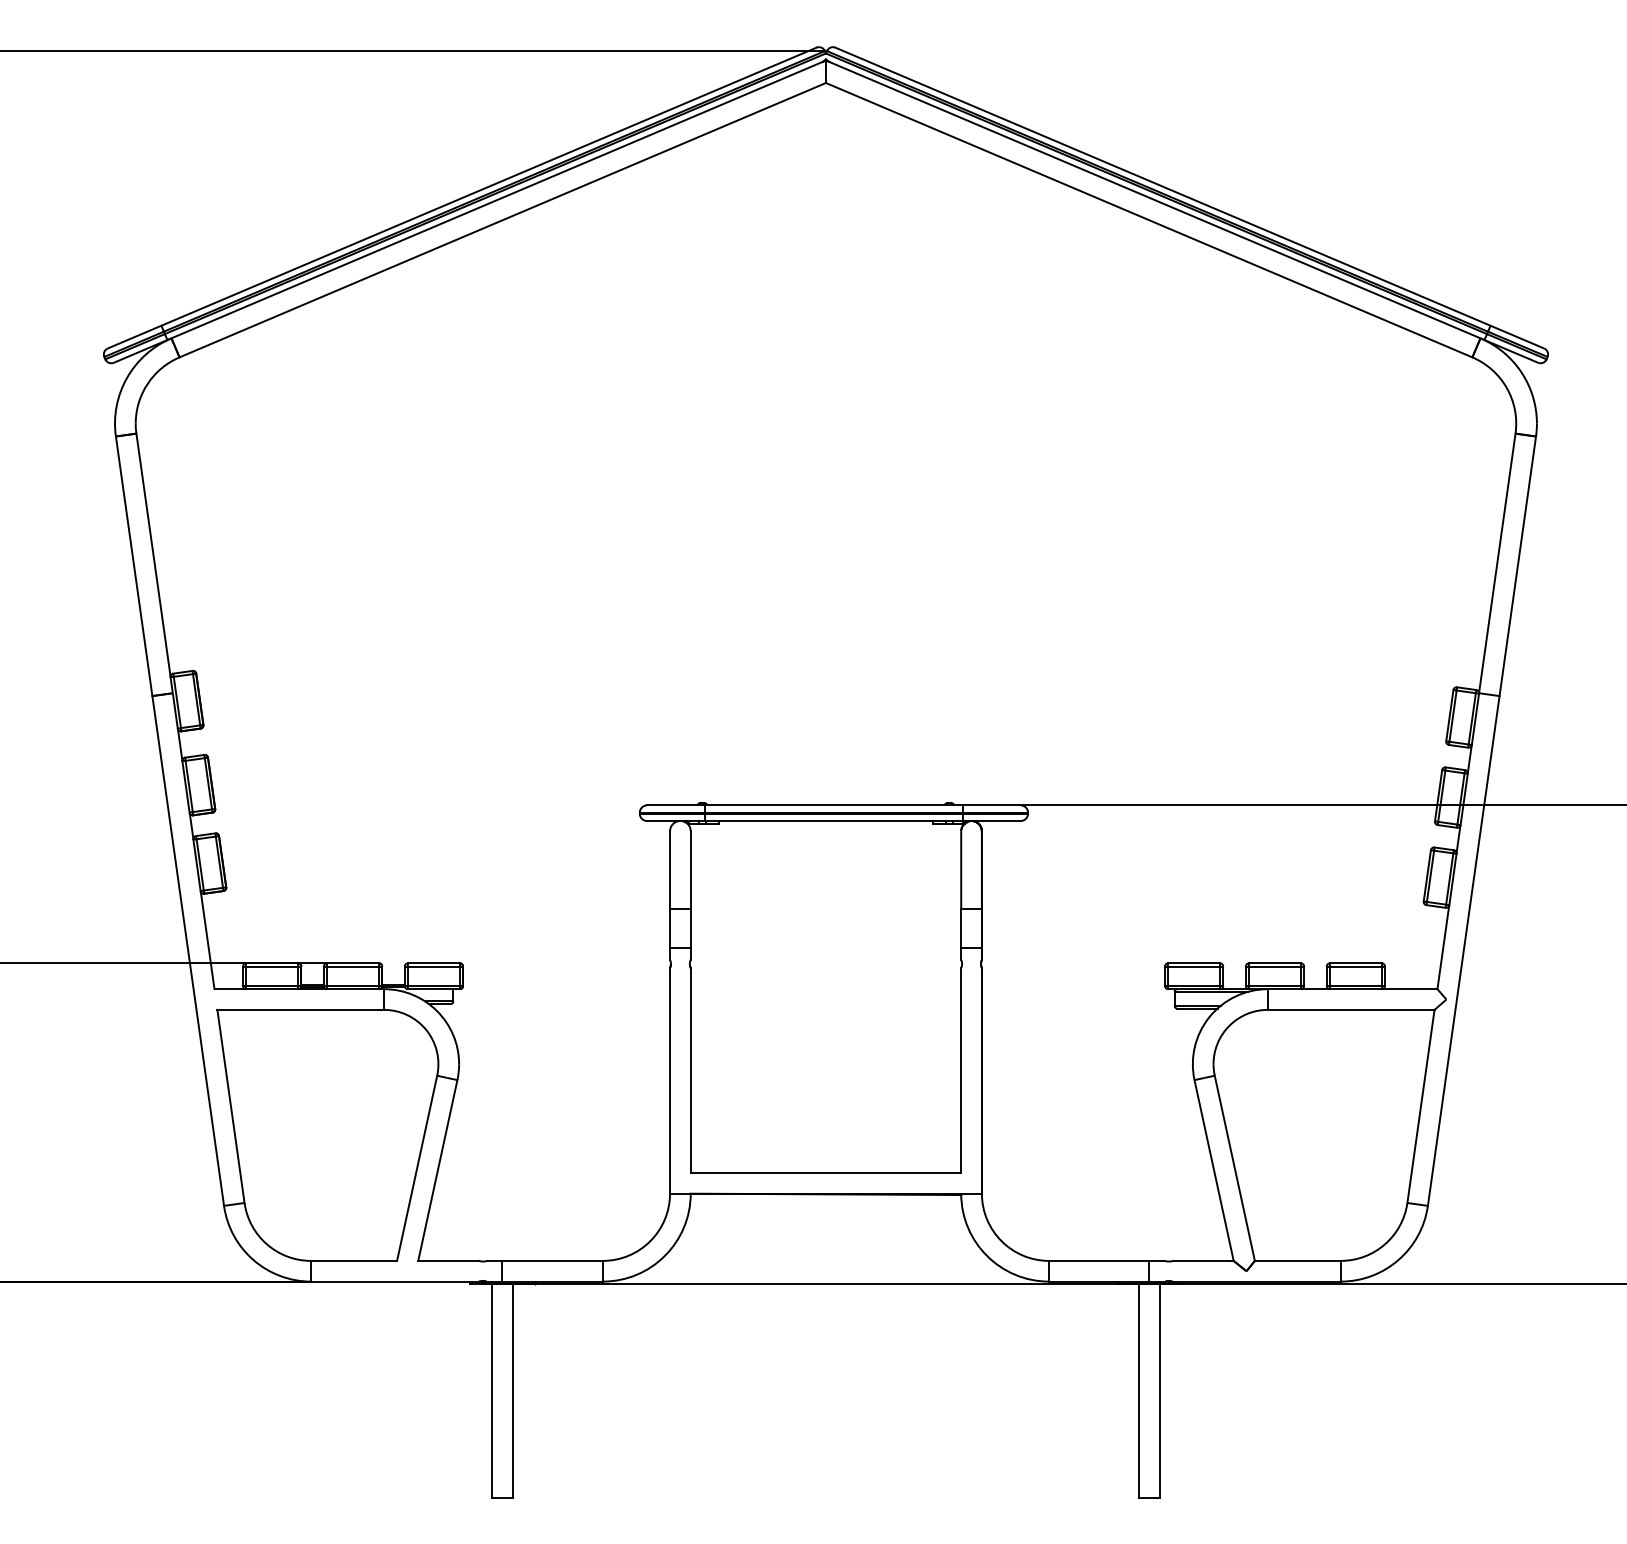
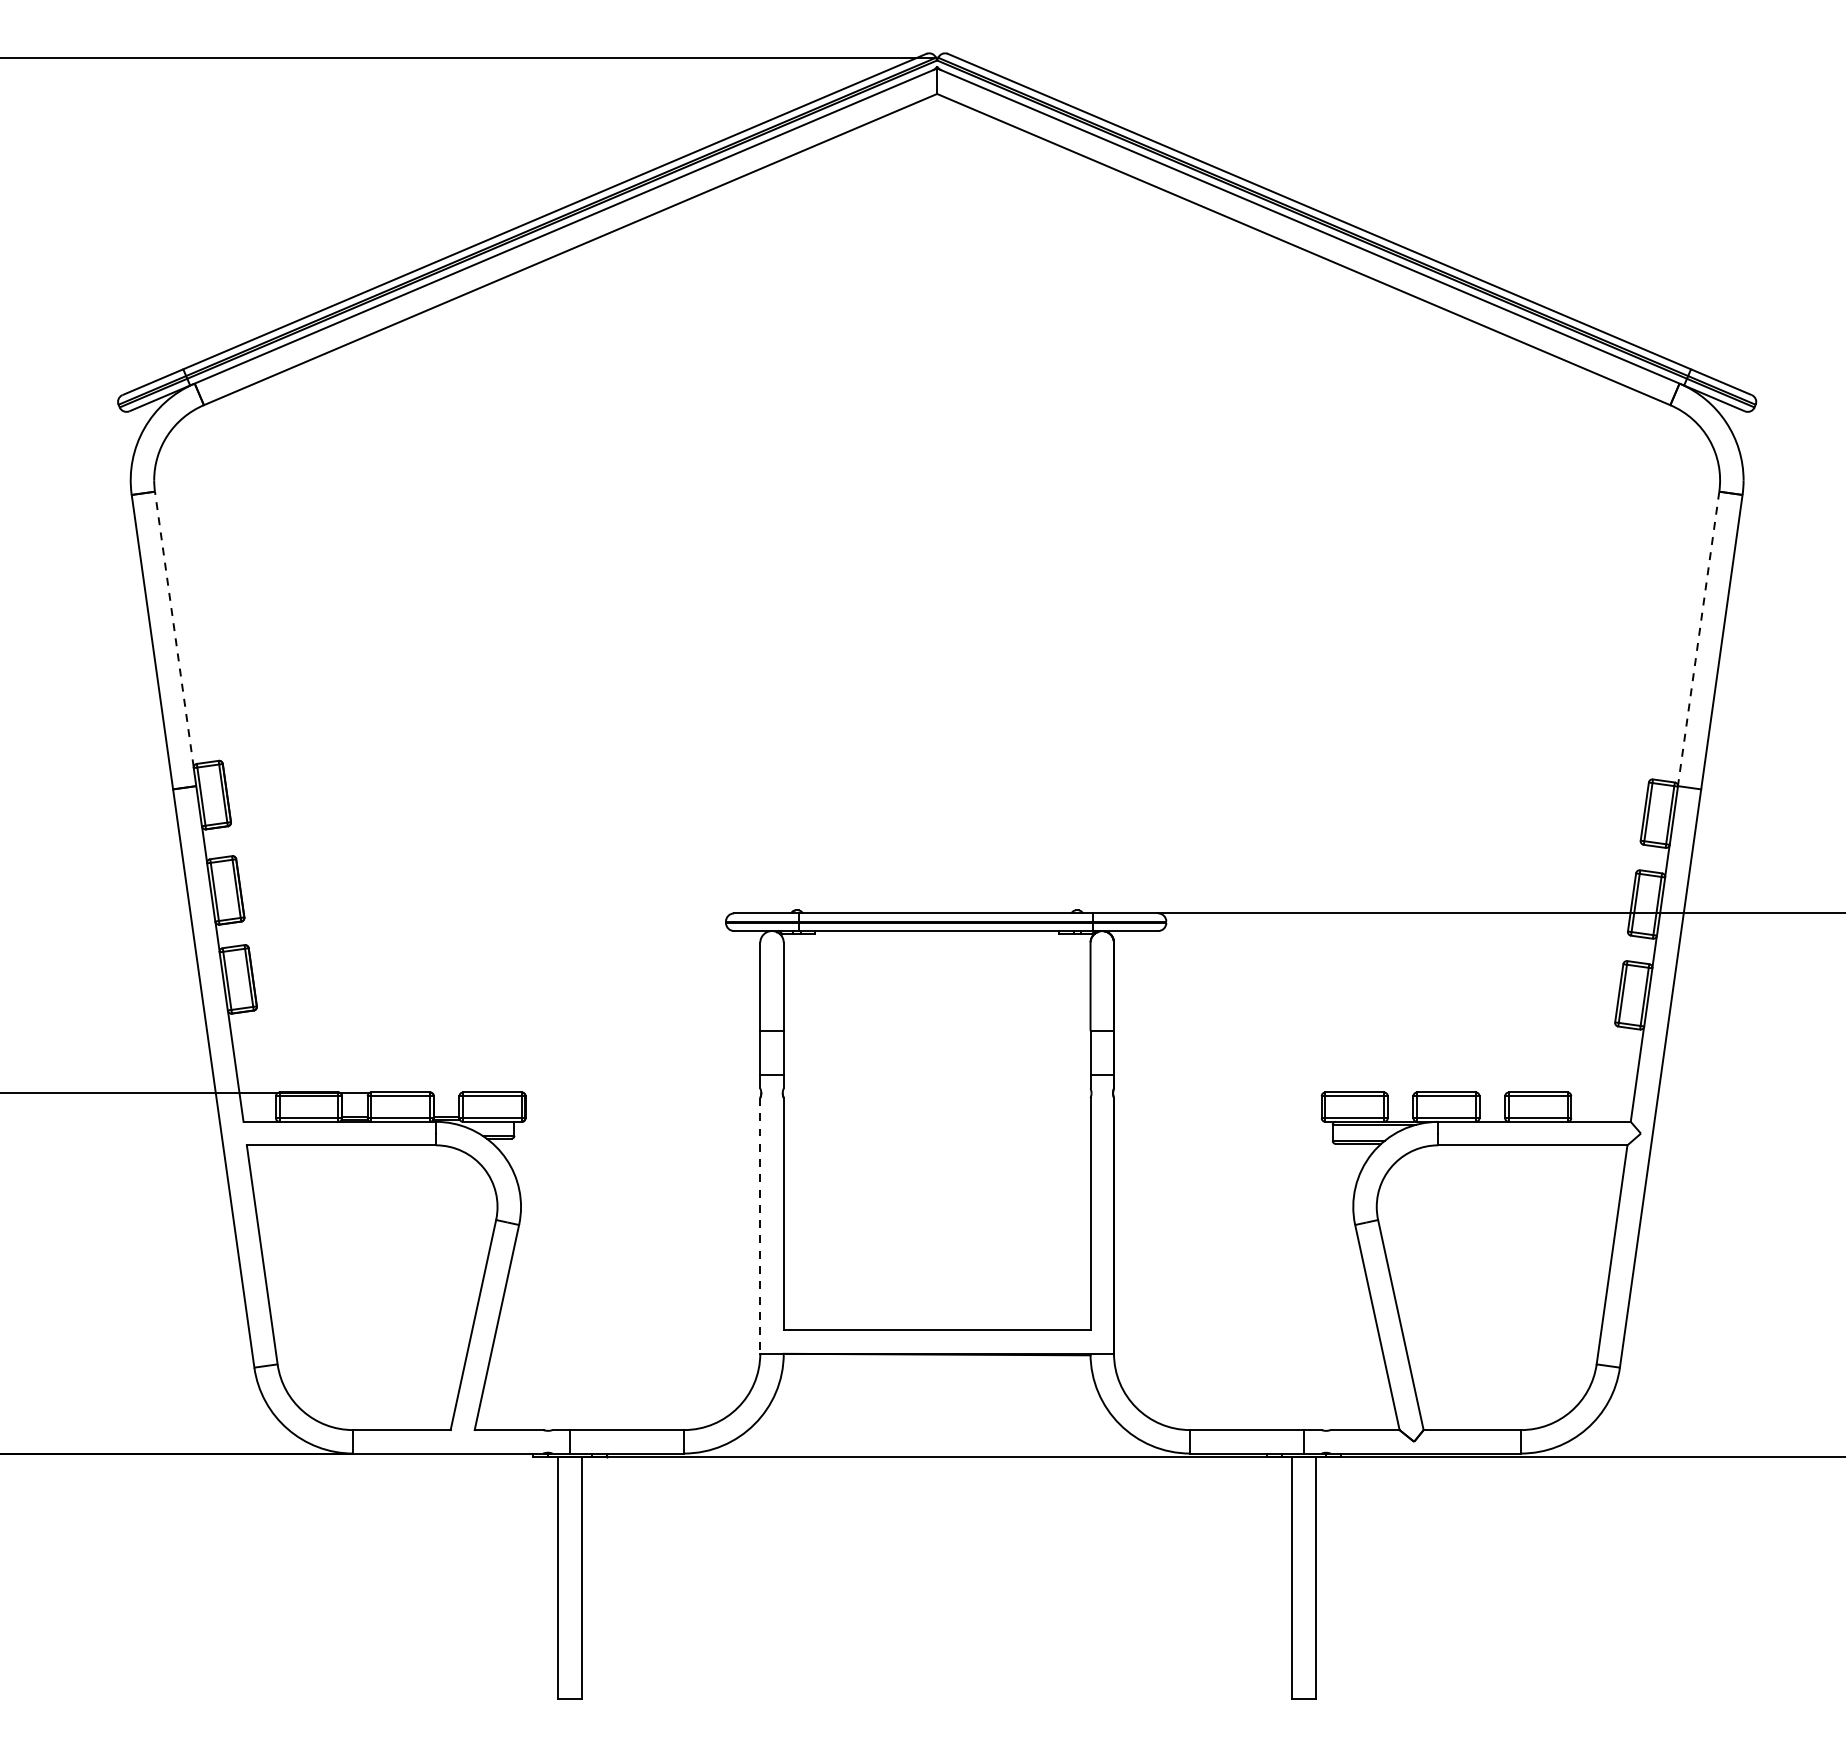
line: (153, 555) -> (174, 629), solid -> dashed
line: (1497, 563) -> (1698, 638), solid -> dashed
line: (670, 1080) -> (760, 1225), solid -> dashed

